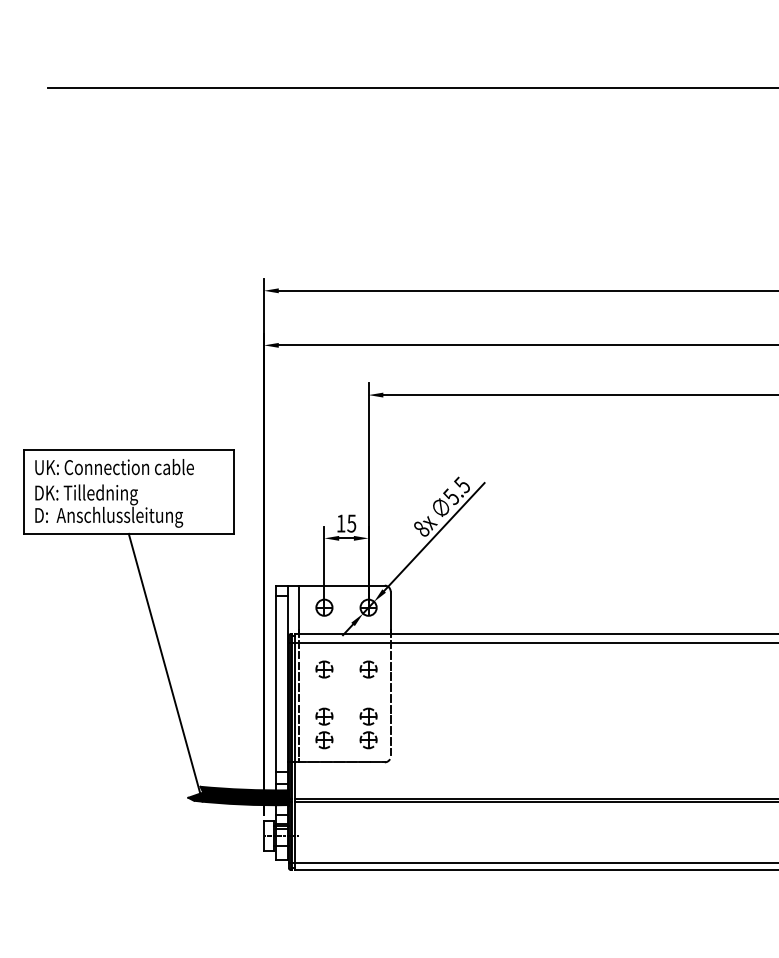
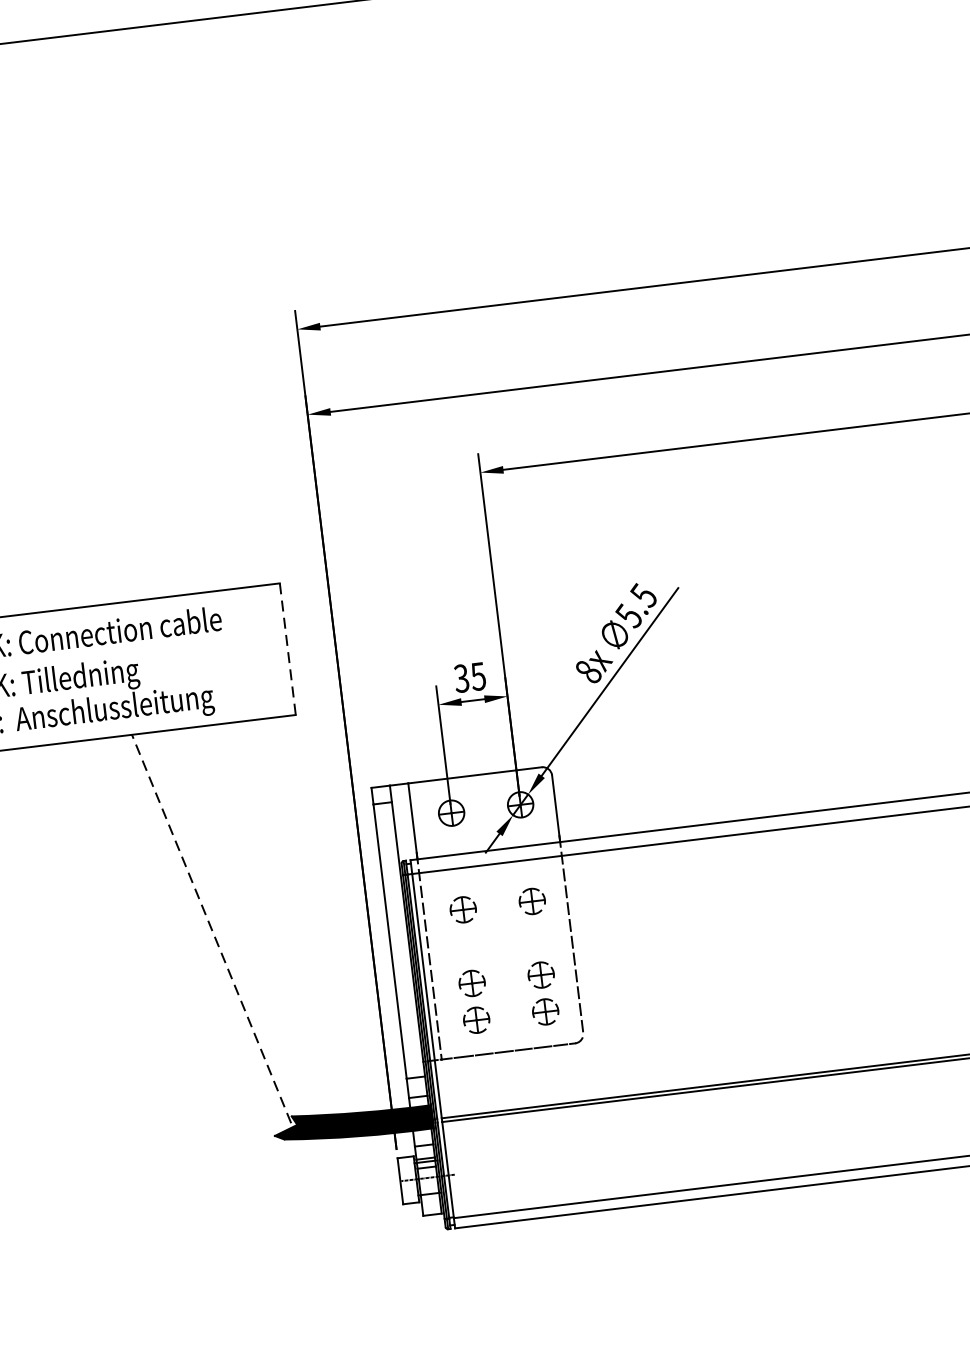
line: (233, 492) -> (287, 650), solid -> dashed
text: (340, 523) -> (460, 678), 15 -> 35
line: (165, 667) -> (214, 936), solid -> dashed

